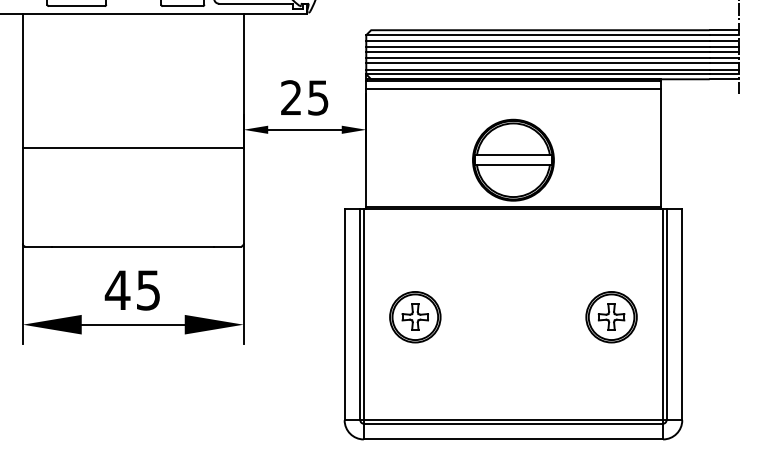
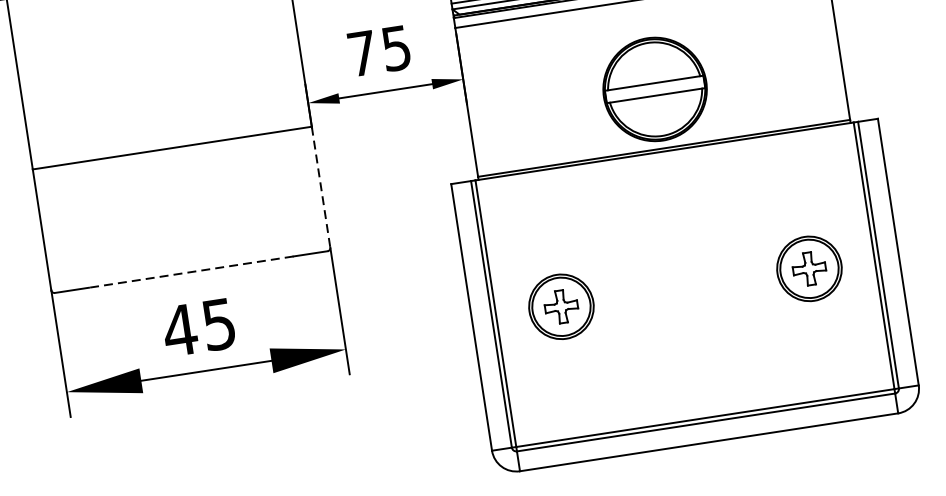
text: (291, 97) -> (362, 53), 25 -> 75
line: (243, 196) -> (320, 187), solid -> dashed
line: (133, 246) -> (191, 271), solid -> dashed

